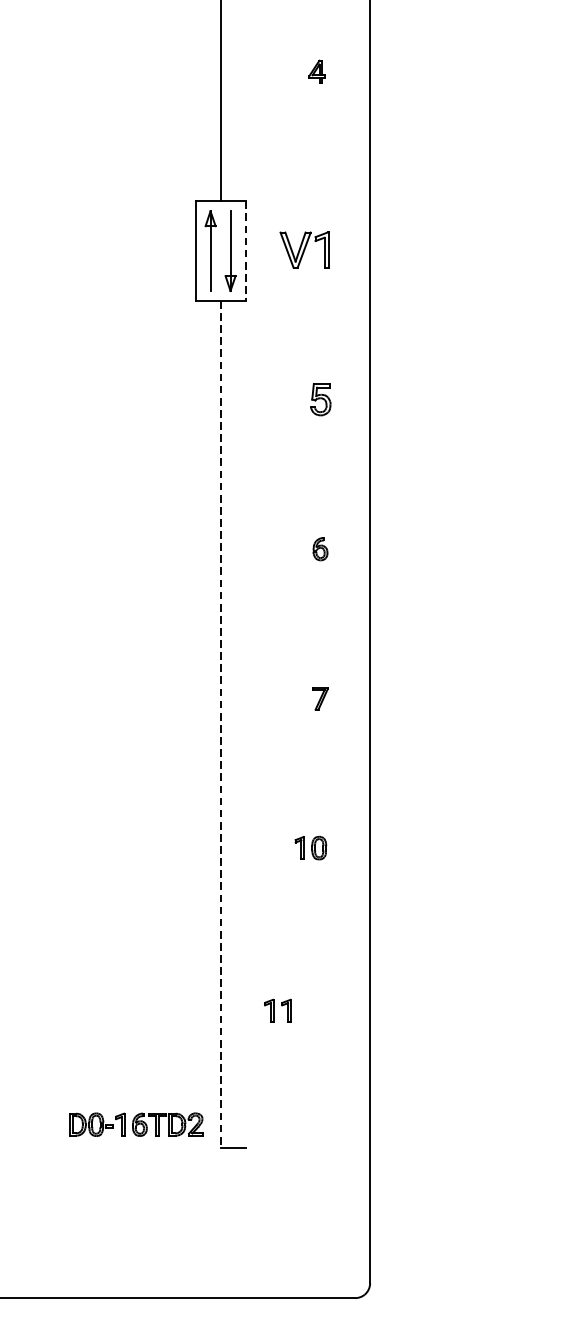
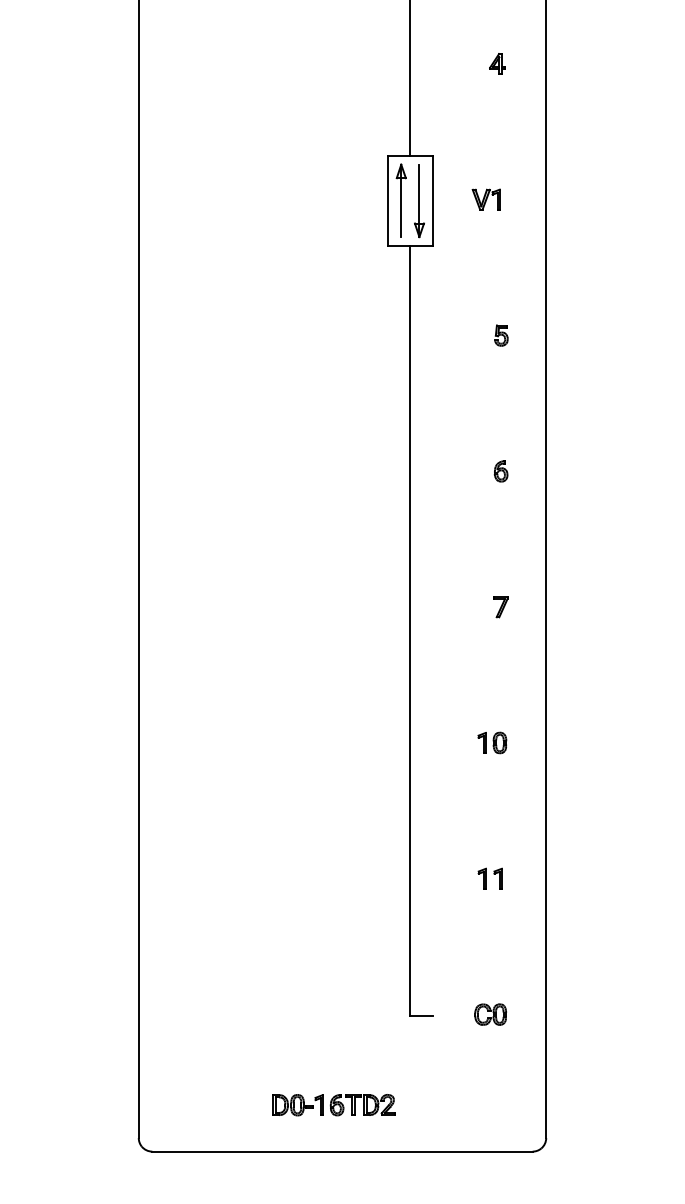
part: (317, 71) -> (497, 63), moved
part: (303, 249) -> (485, 199), size x0.62
line: (246, 251) -> (433, 201), dashed -> solid
part: (320, 399) -> (501, 335), size x0.71
line: (220, 724) -> (410, 630), dashed -> solid
part: (276, 1010) -> (489, 878), moved
part: (135, 1125) -> (333, 1105), moved
part: (308, 1147) -> (490, 1014), added

